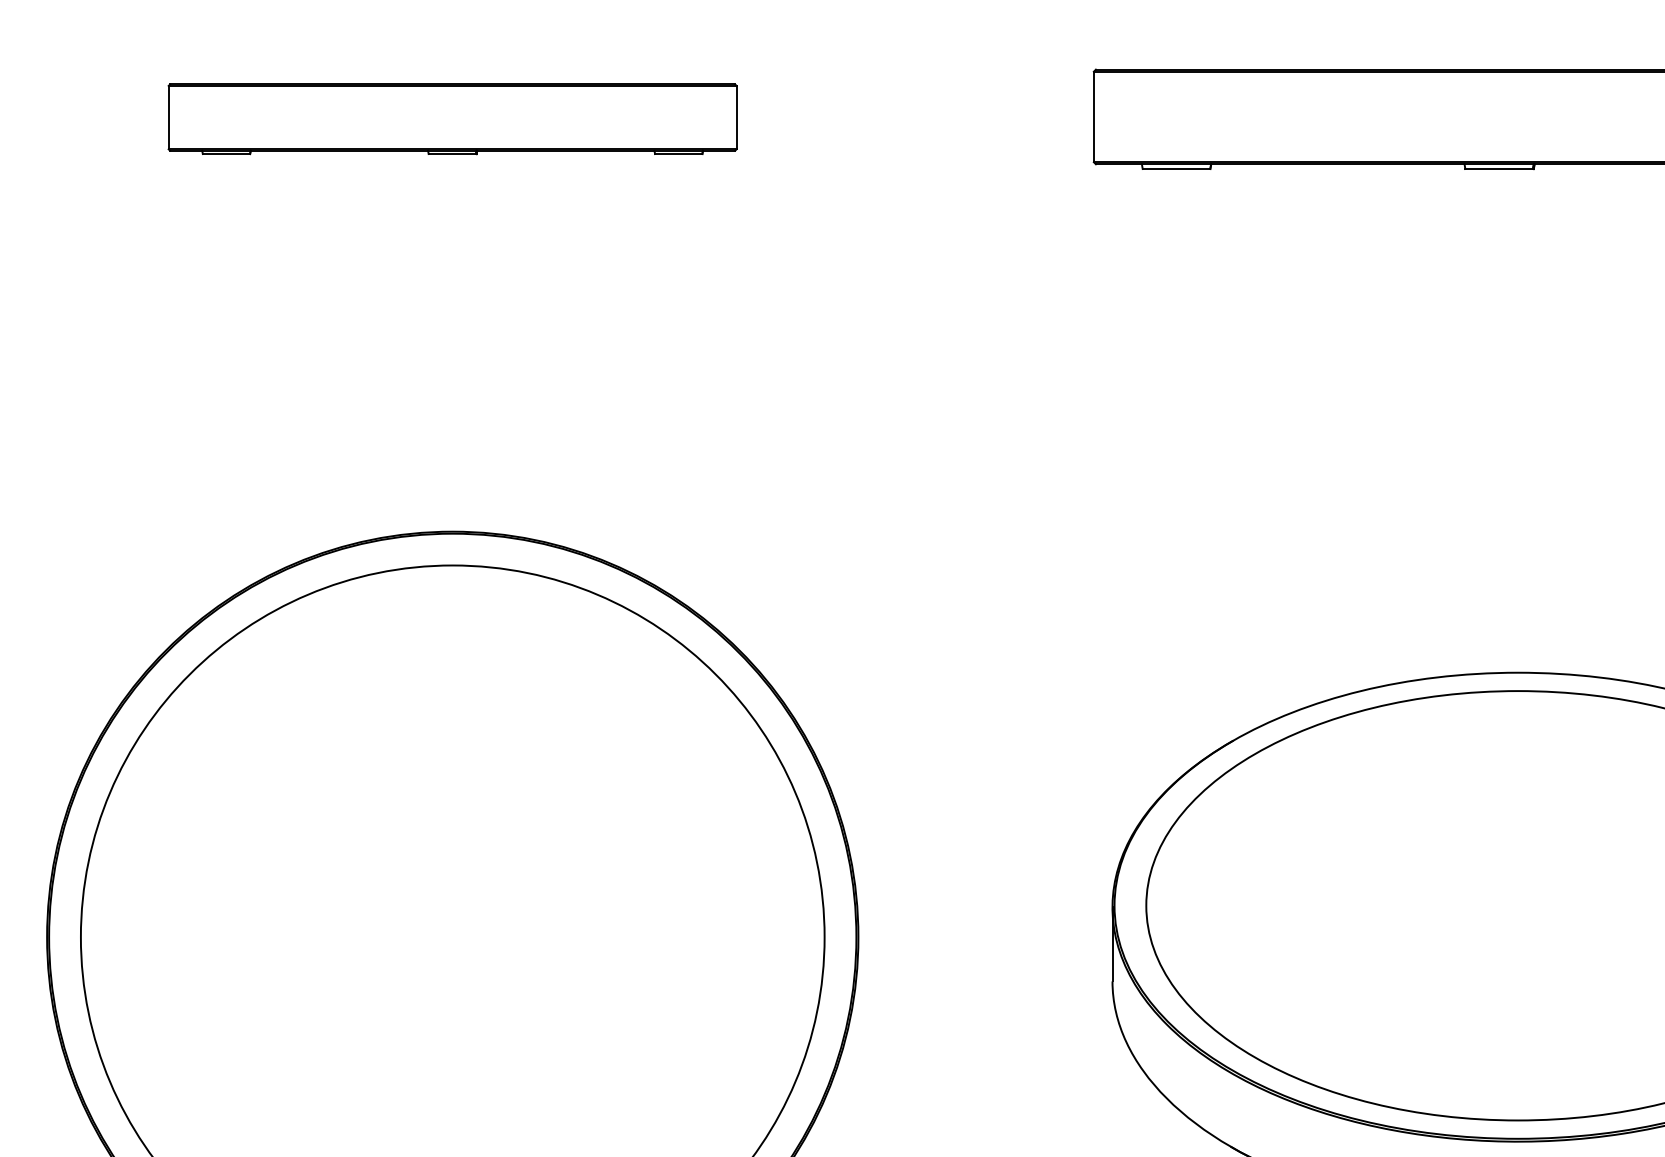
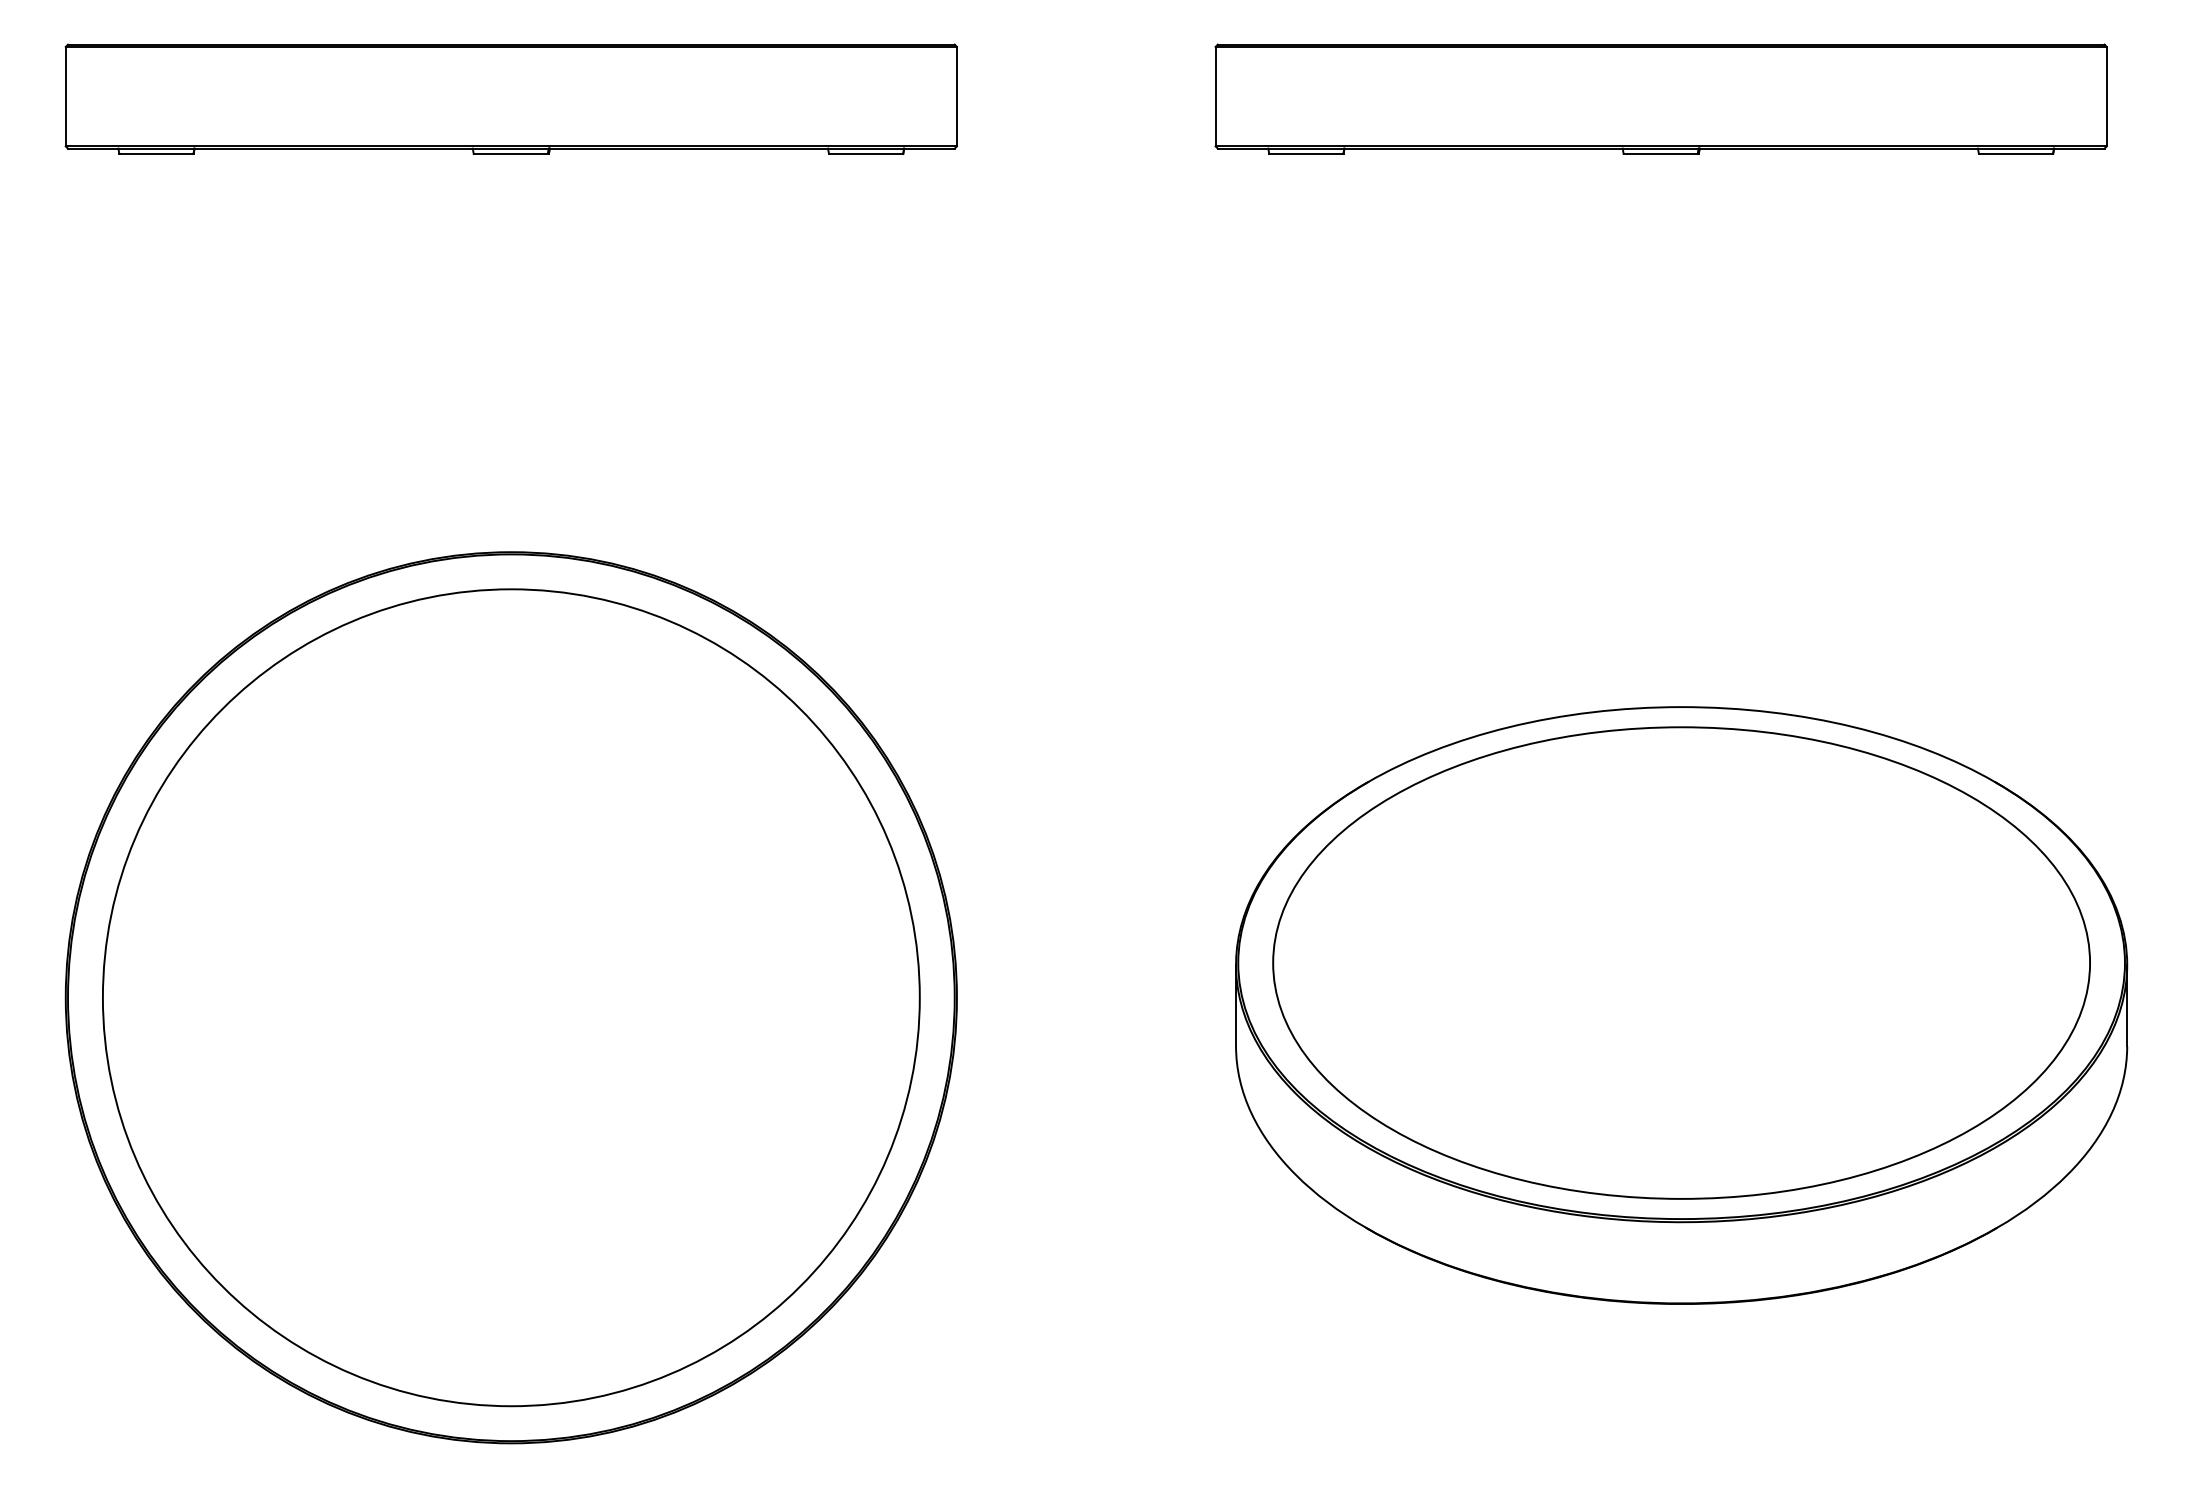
part: (451, 118) -> (510, 98), size x1.43

